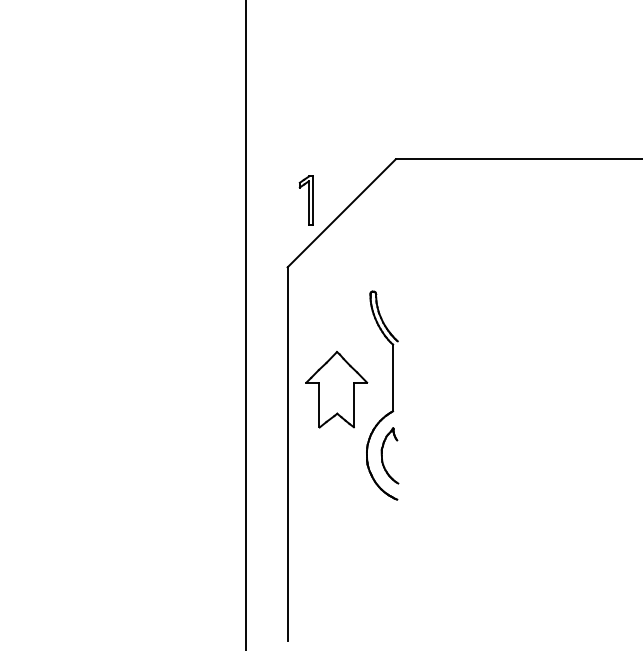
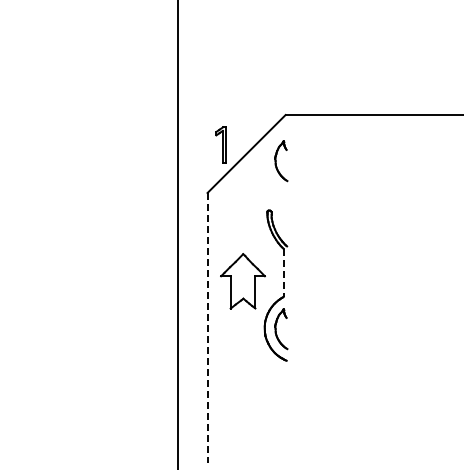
part: (390, 223) -> (281, 161), added
line: (392, 378) -> (283, 273), solid -> dashed
line: (287, 453) -> (207, 327), solid -> dashed

